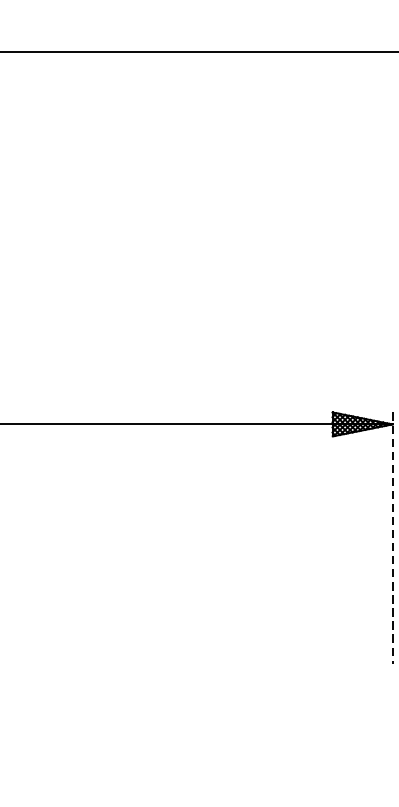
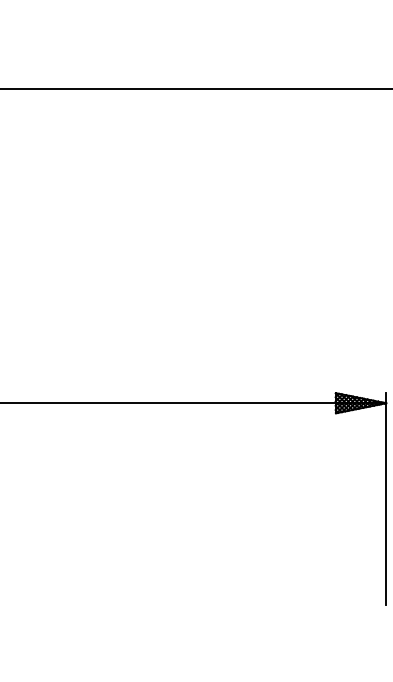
line: (392, 538) -> (386, 499), dashed -> solid

